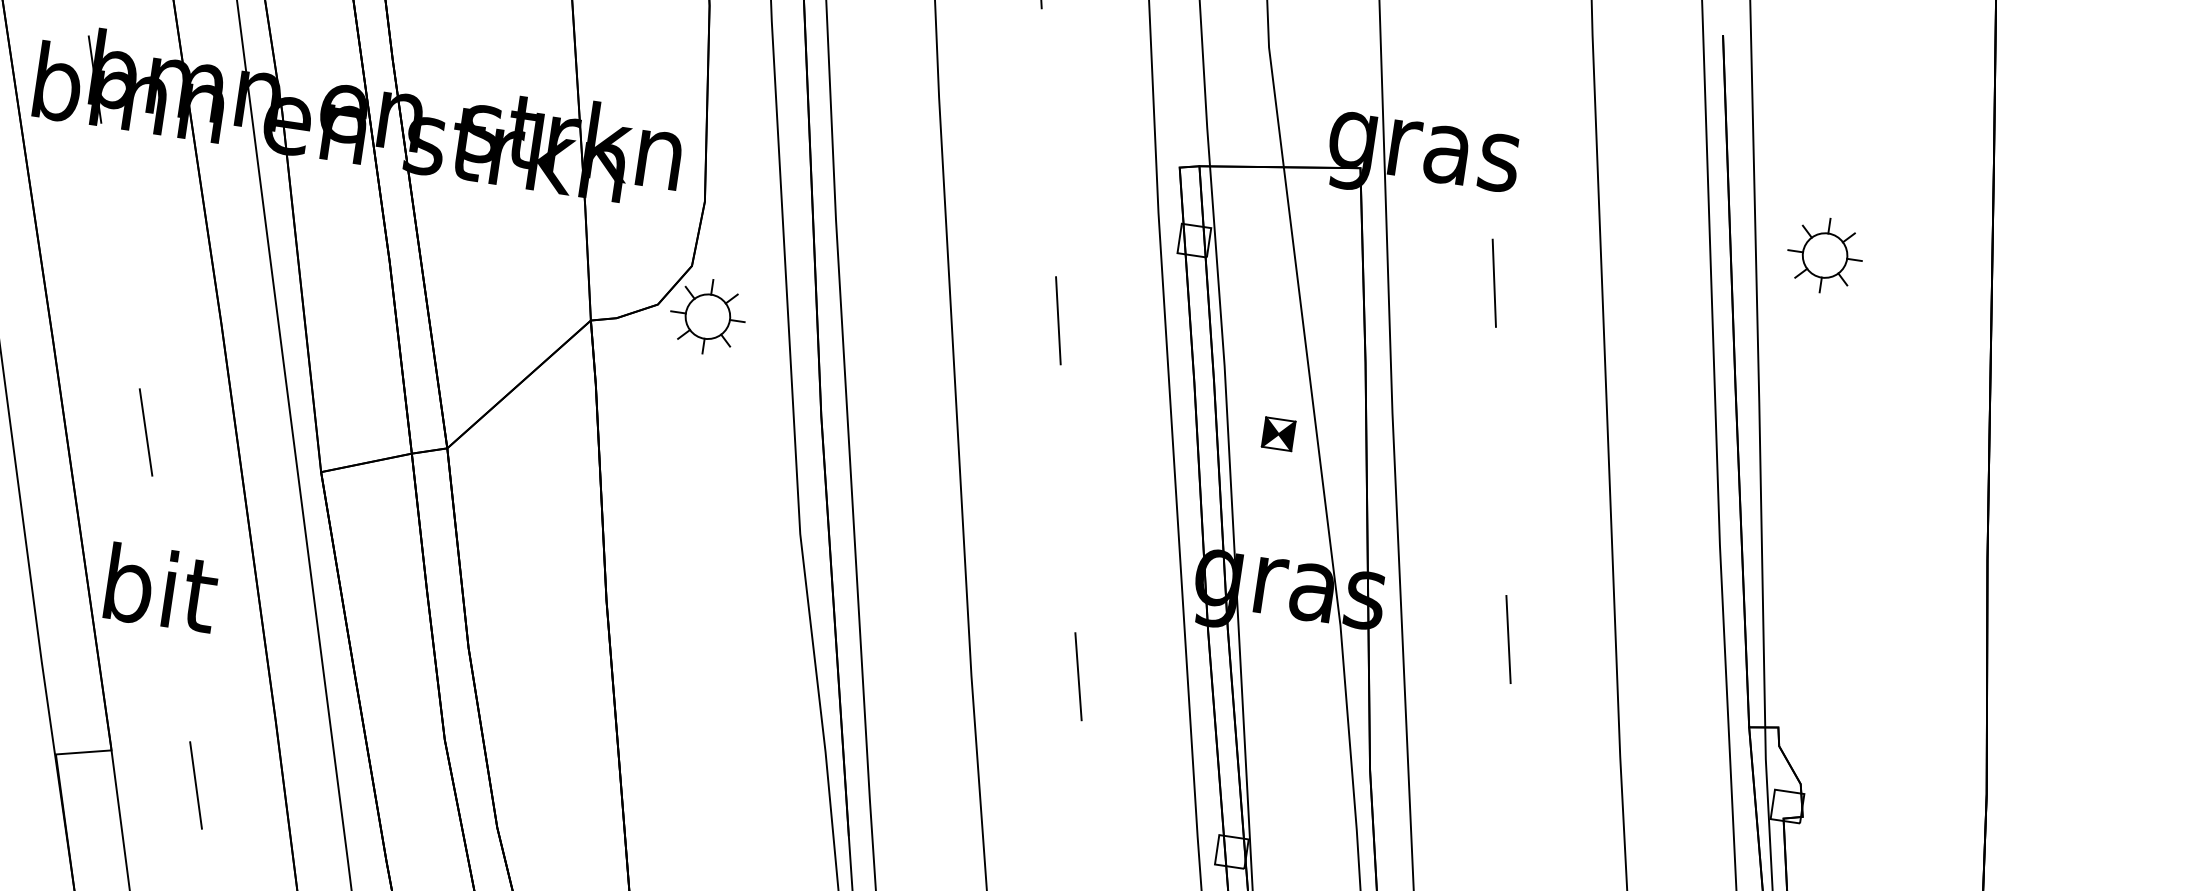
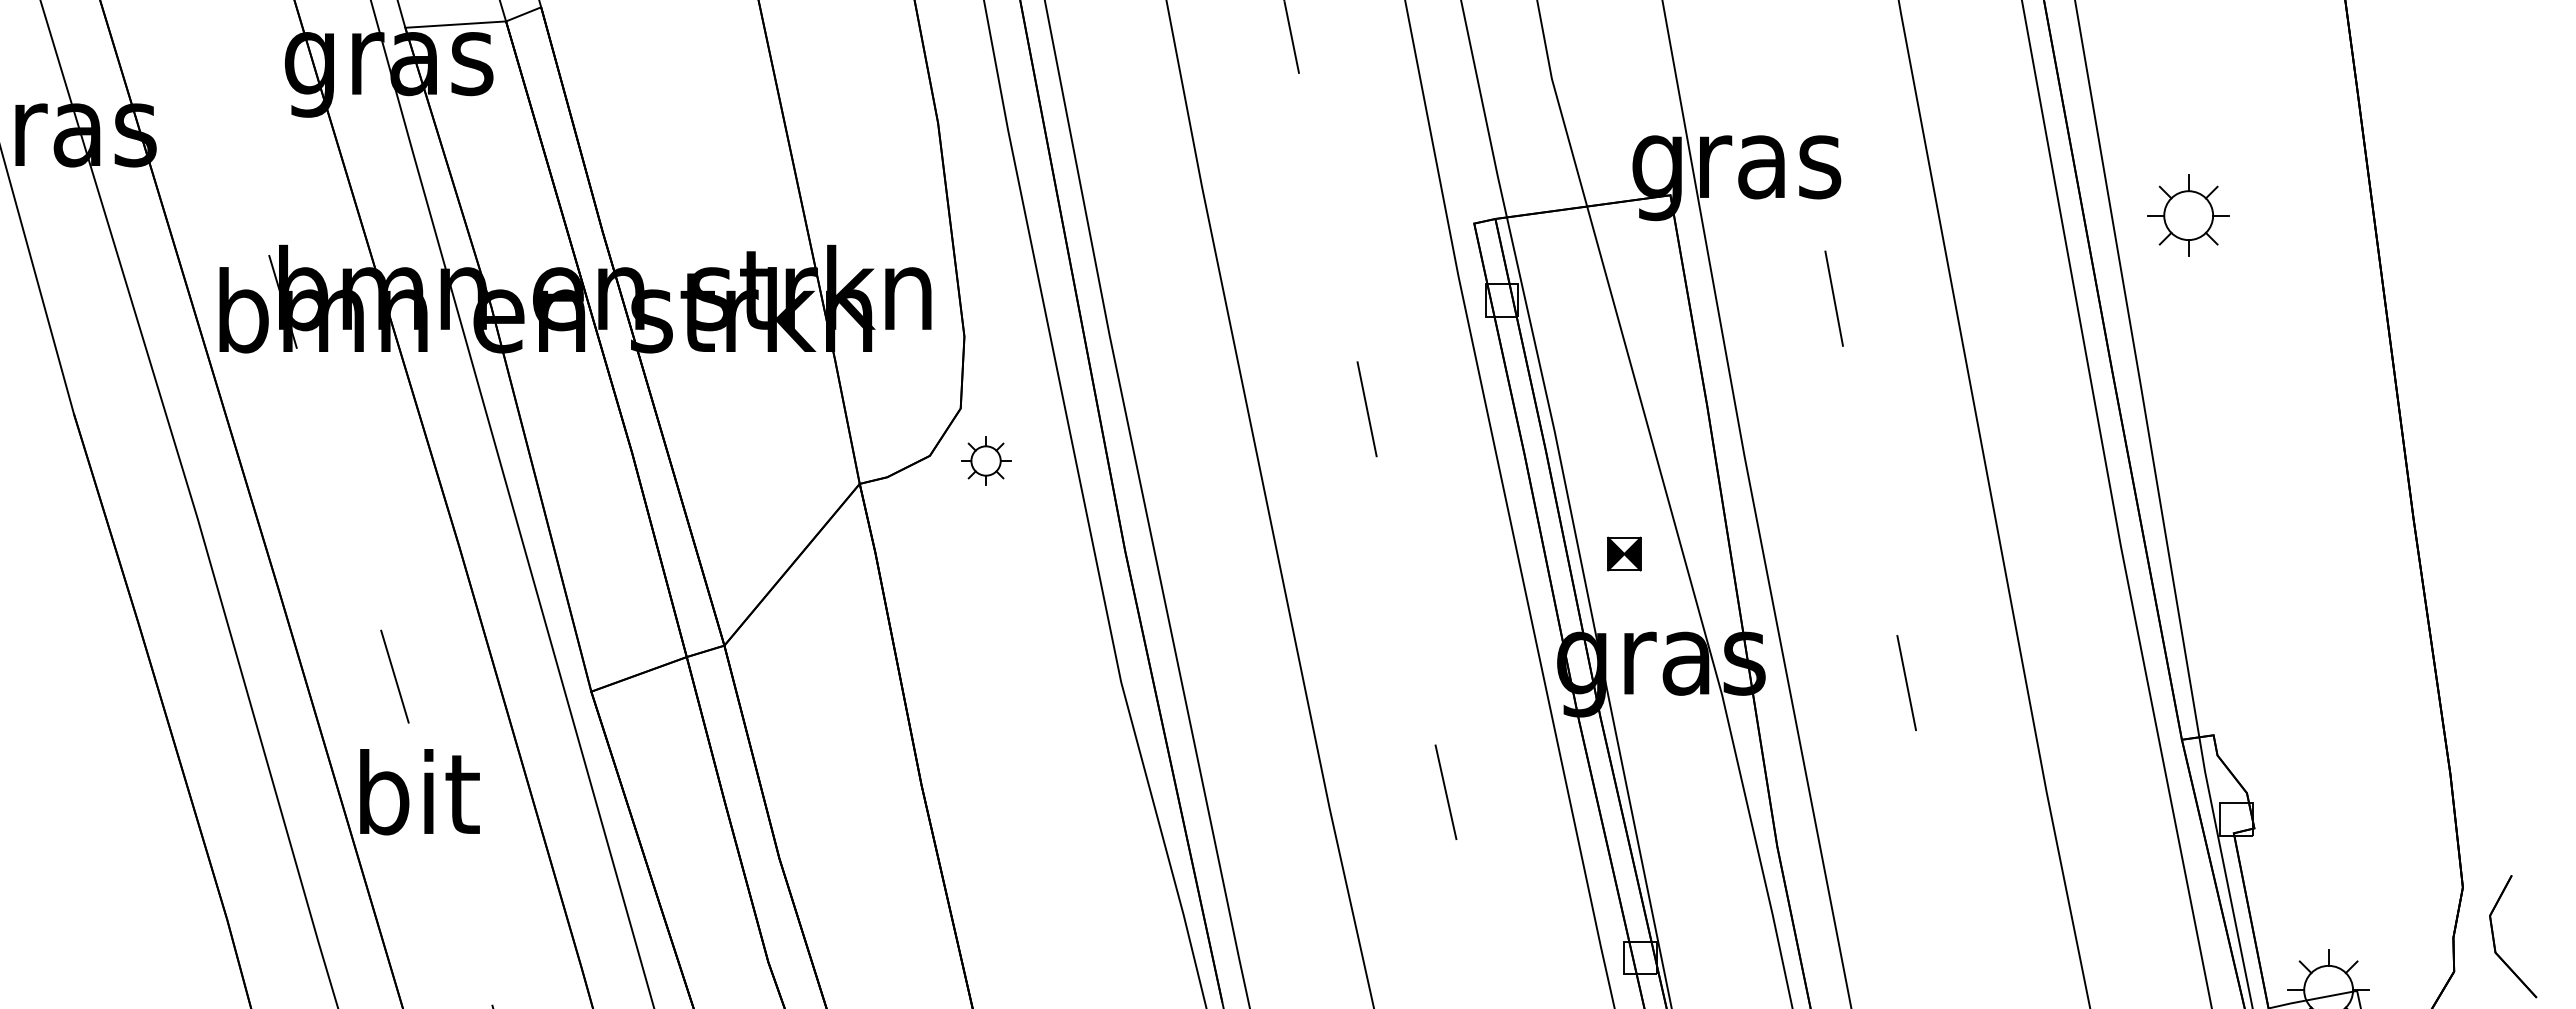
part: (707, 316) -> (985, 460), size x0.6
part: (1278, 433) -> (1624, 553), moved
text: (161, 588) -> (419, 792), moved

